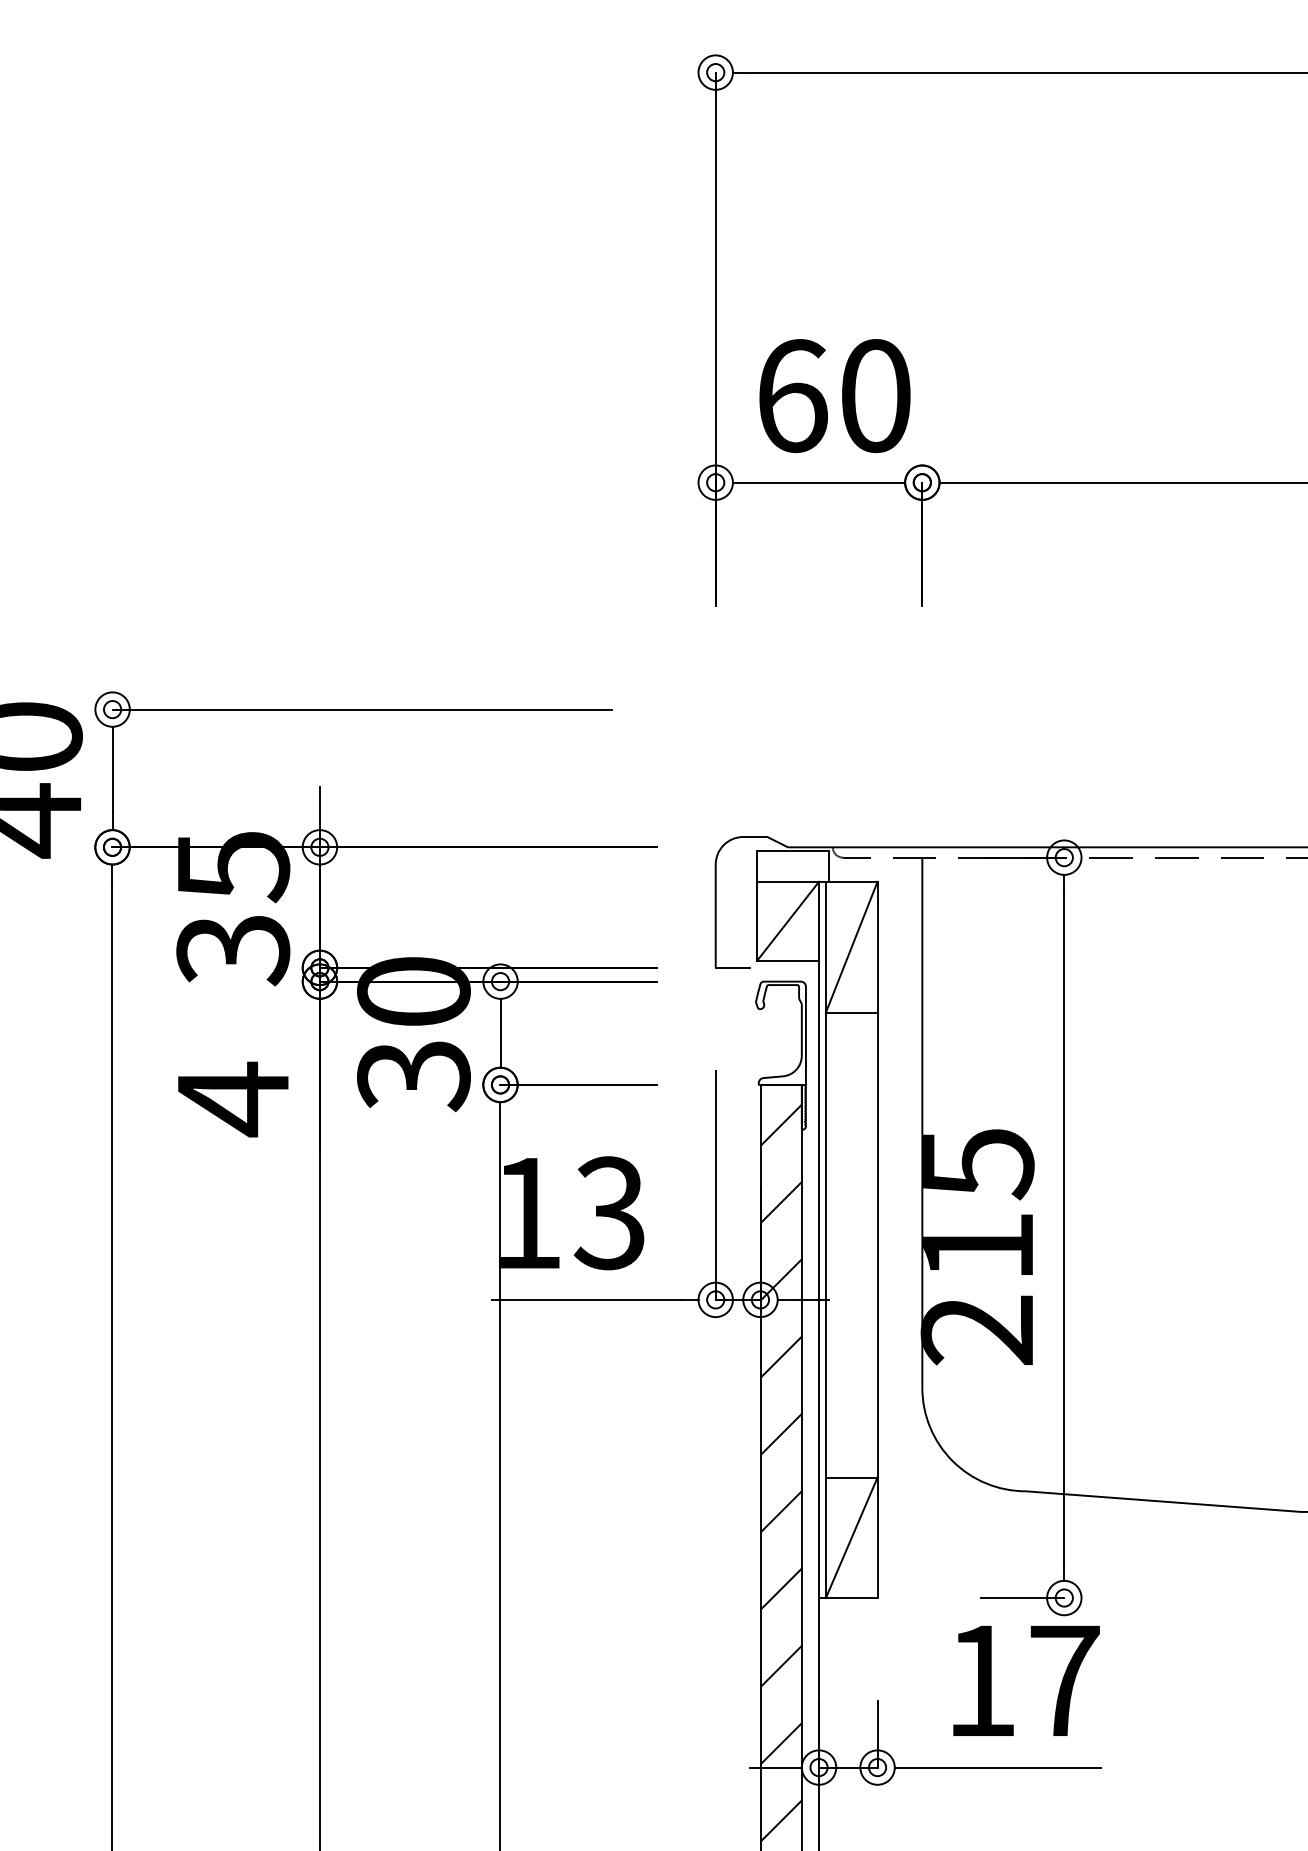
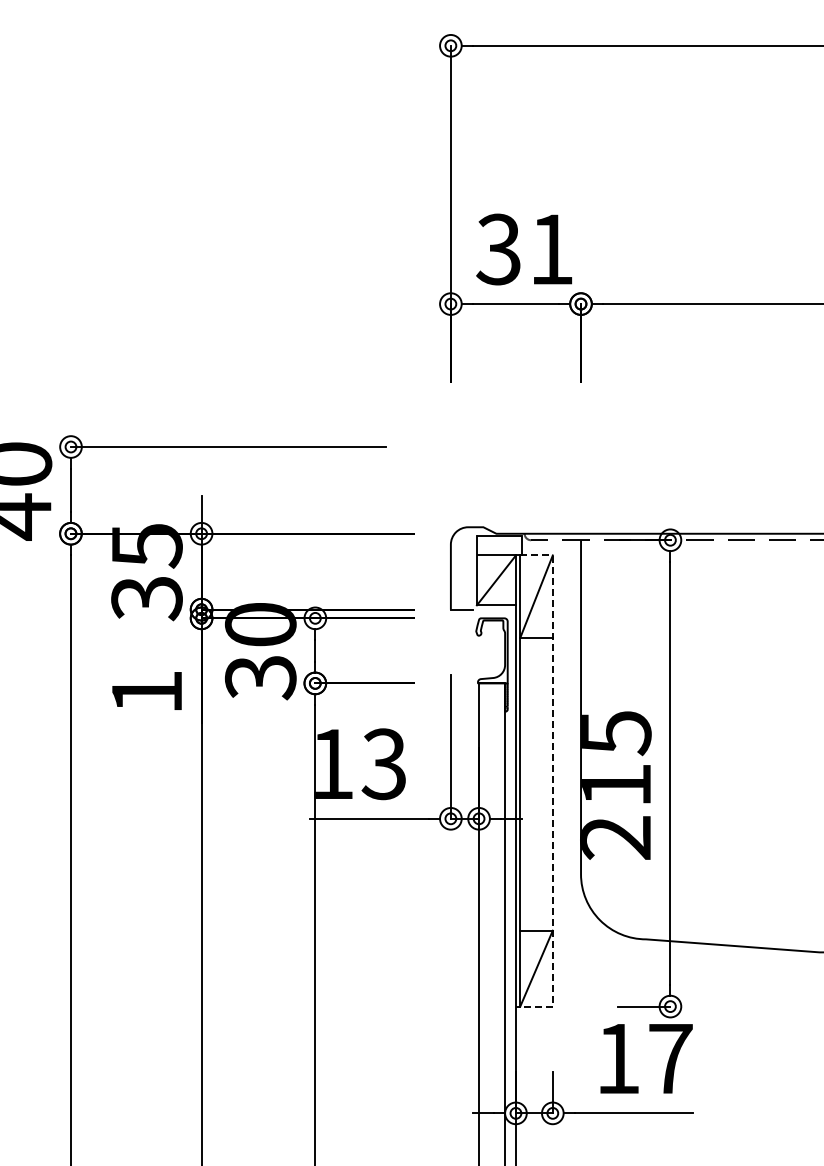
text: (832, 396) -> (524, 249), 60 -> 31
text: (232, 1099) -> (146, 692), 4 -> 1
line: (877, 1243) -> (552, 783), solid -> dashed
hatch: (781, 1472) -> (492, 927), removed

